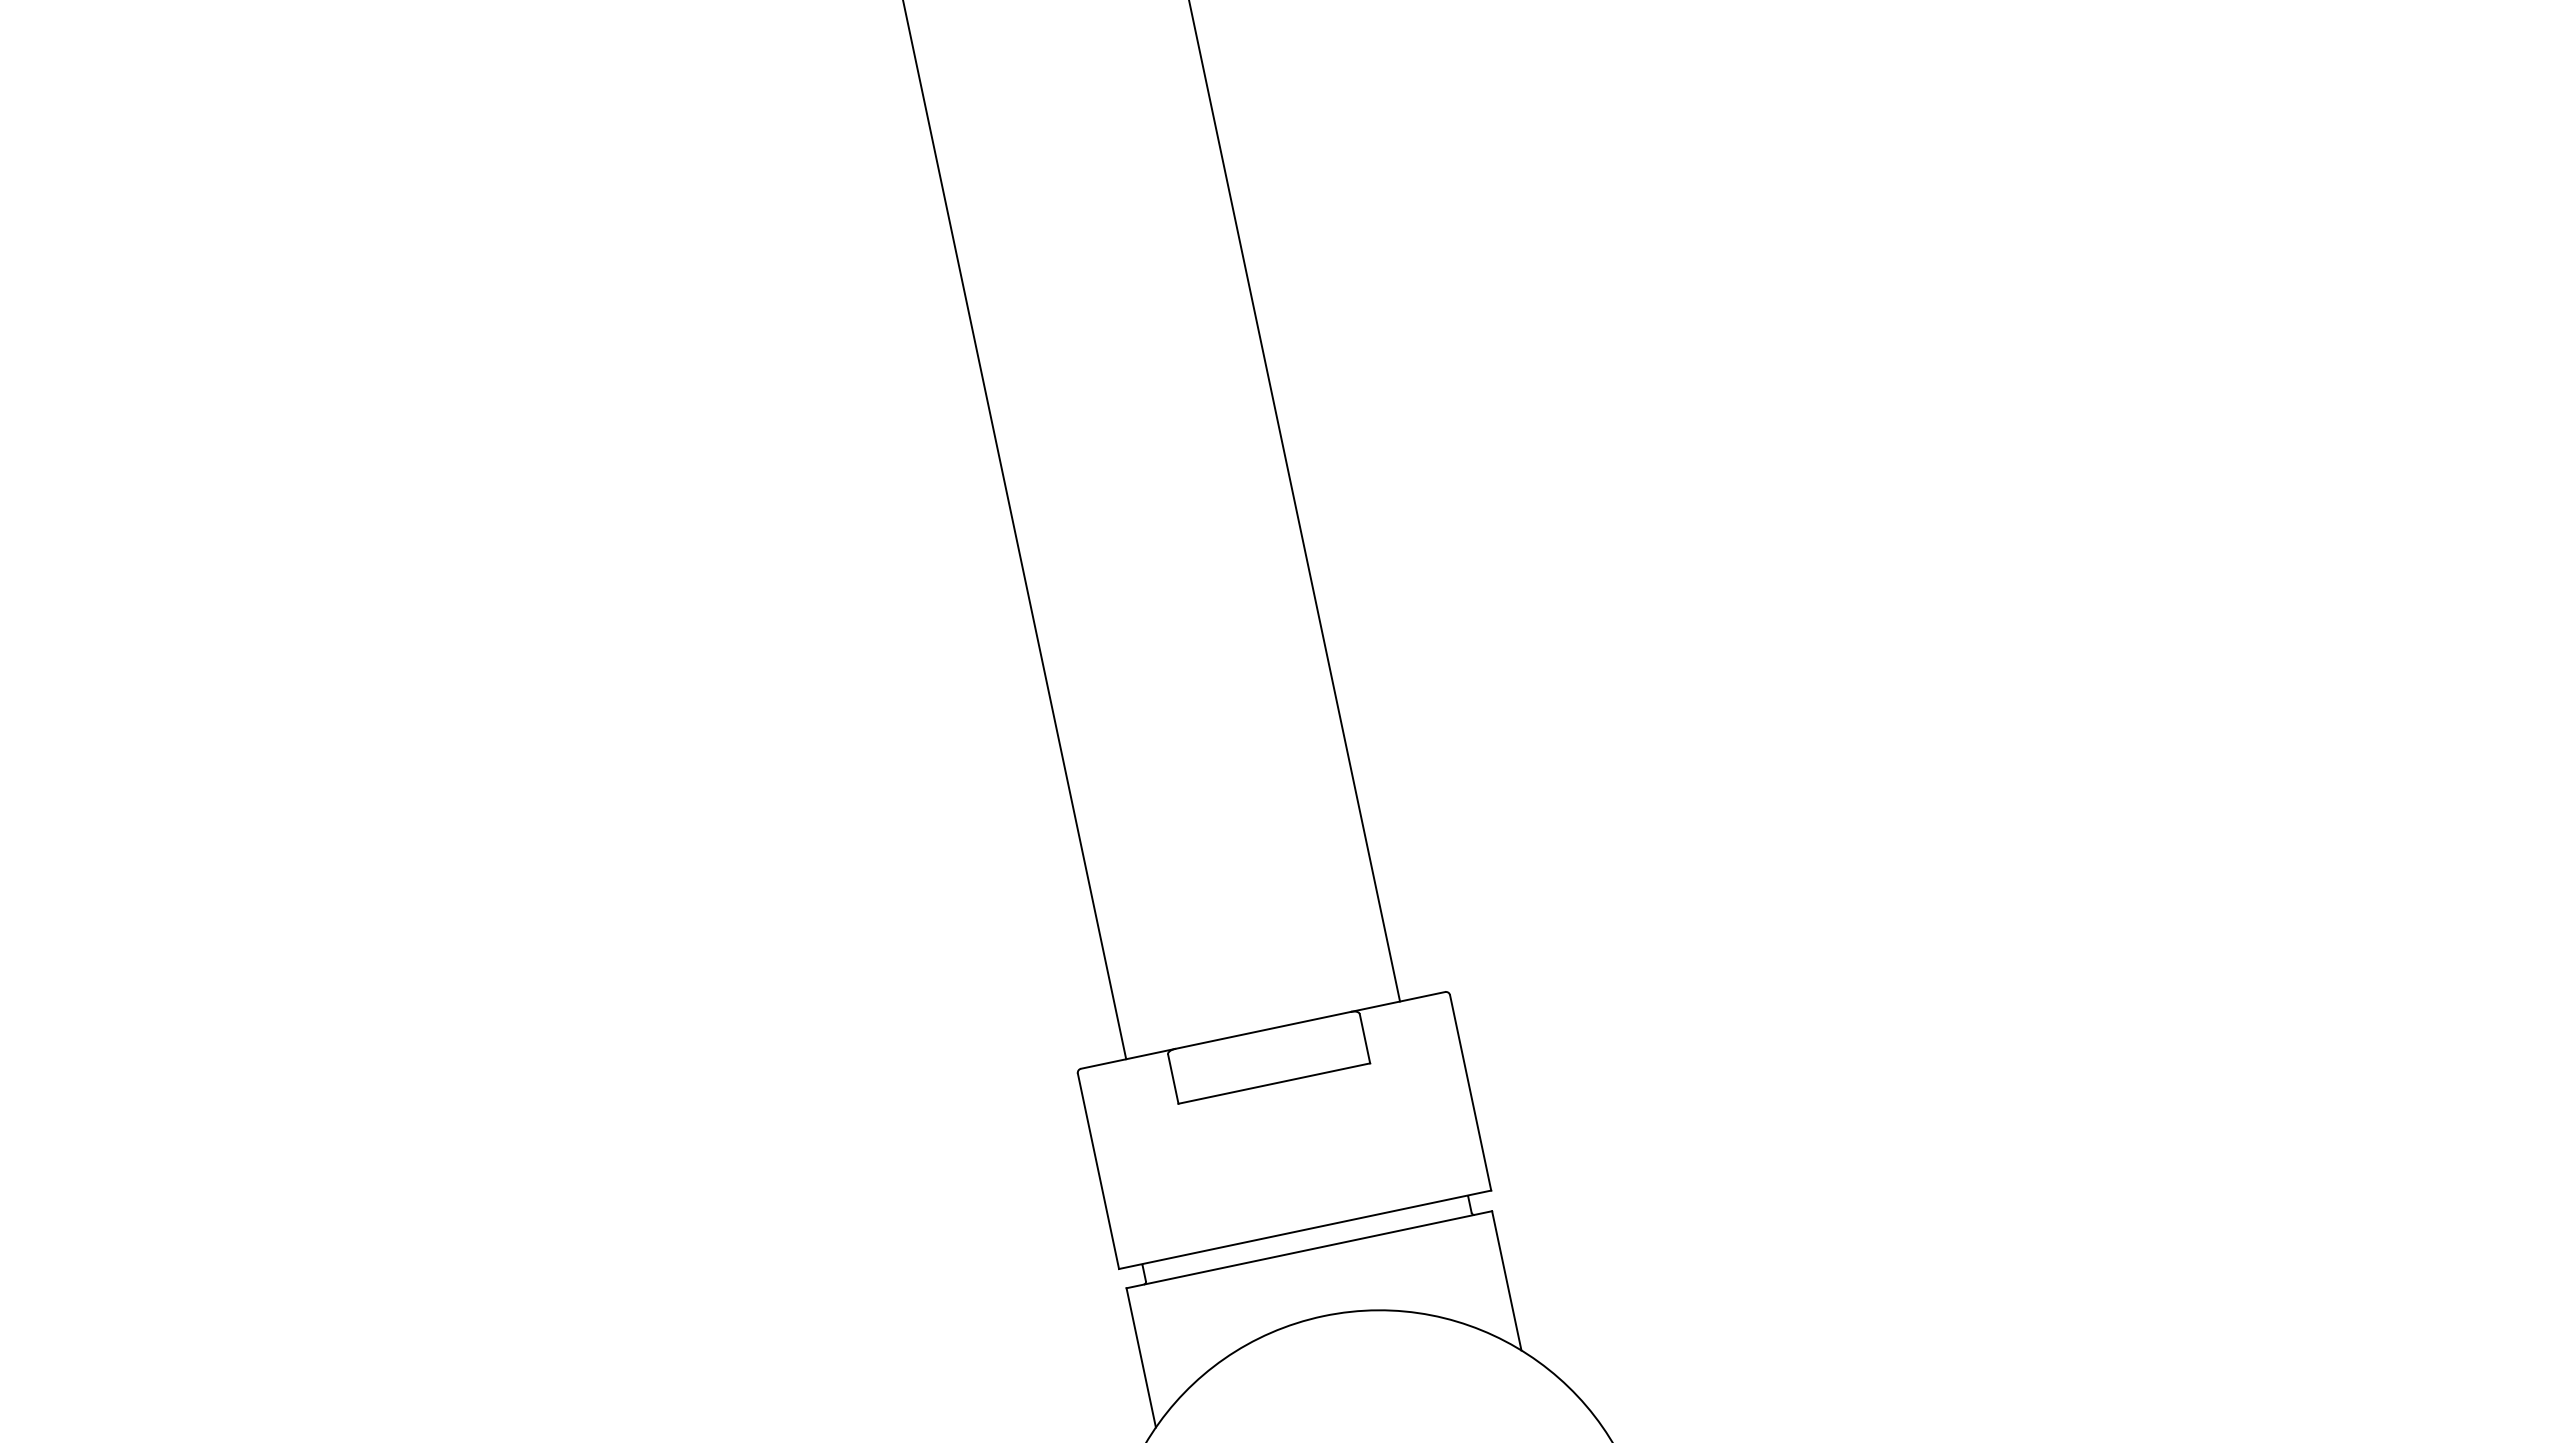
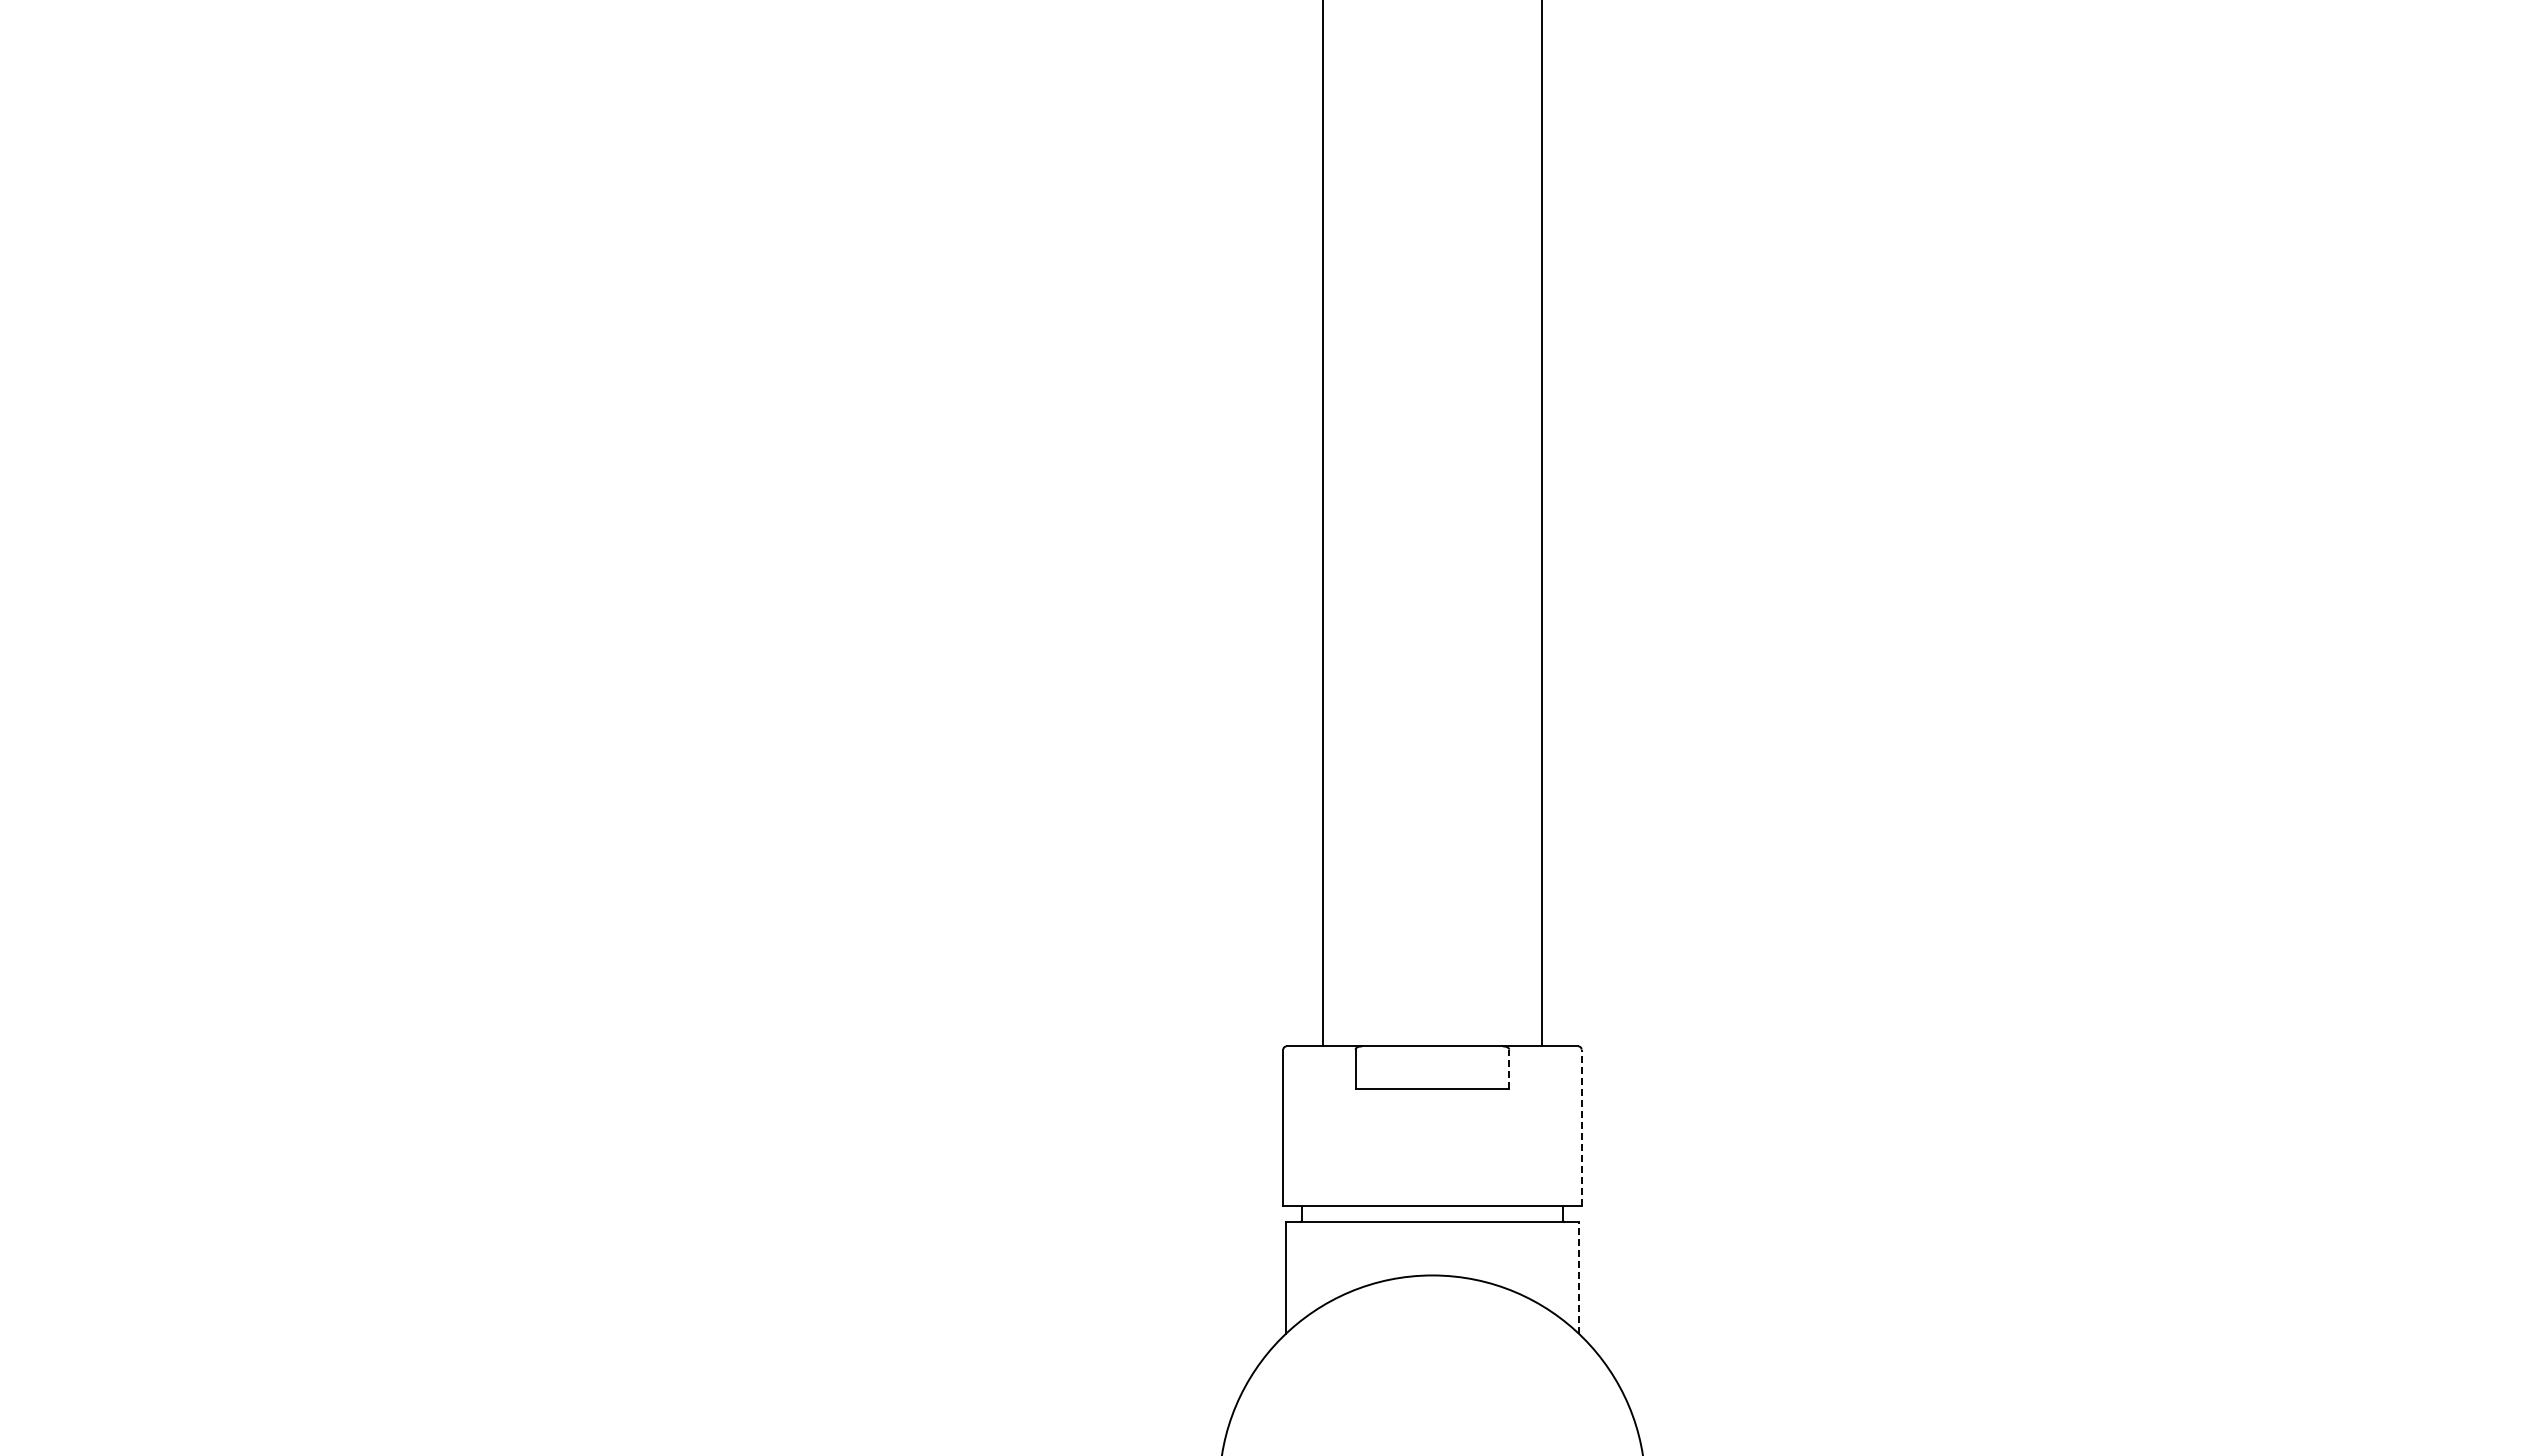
line: (1365, 1038) -> (1509, 1069), solid -> dashed
line: (1470, 1092) -> (1581, 1127), solid -> dashed
line: (1506, 1281) -> (1578, 1278), solid -> dashed

